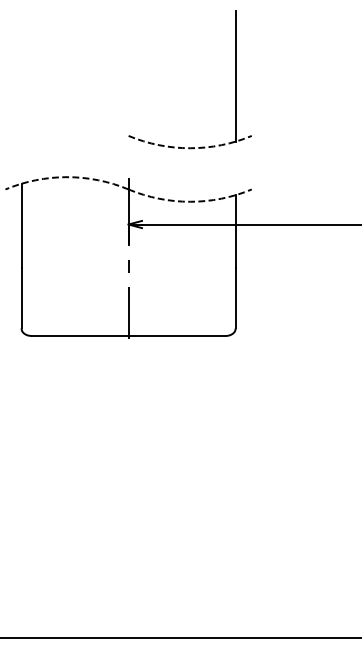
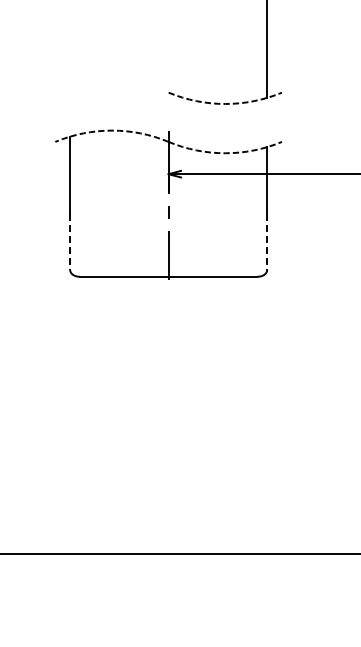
line: (21, 297) -> (70, 241), solid -> dashed
line: (236, 297) -> (267, 241), solid -> dashed

